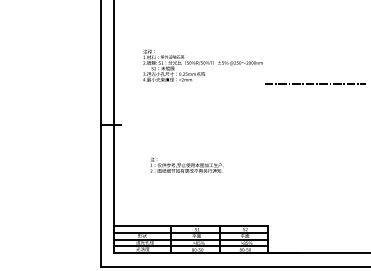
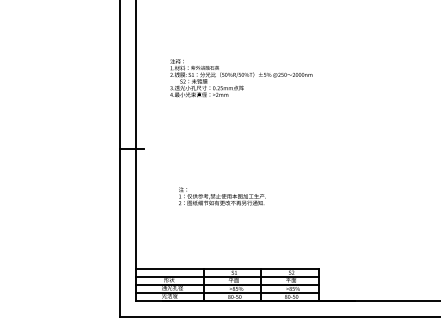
line: (315, 84) -> (374, 100), removed

